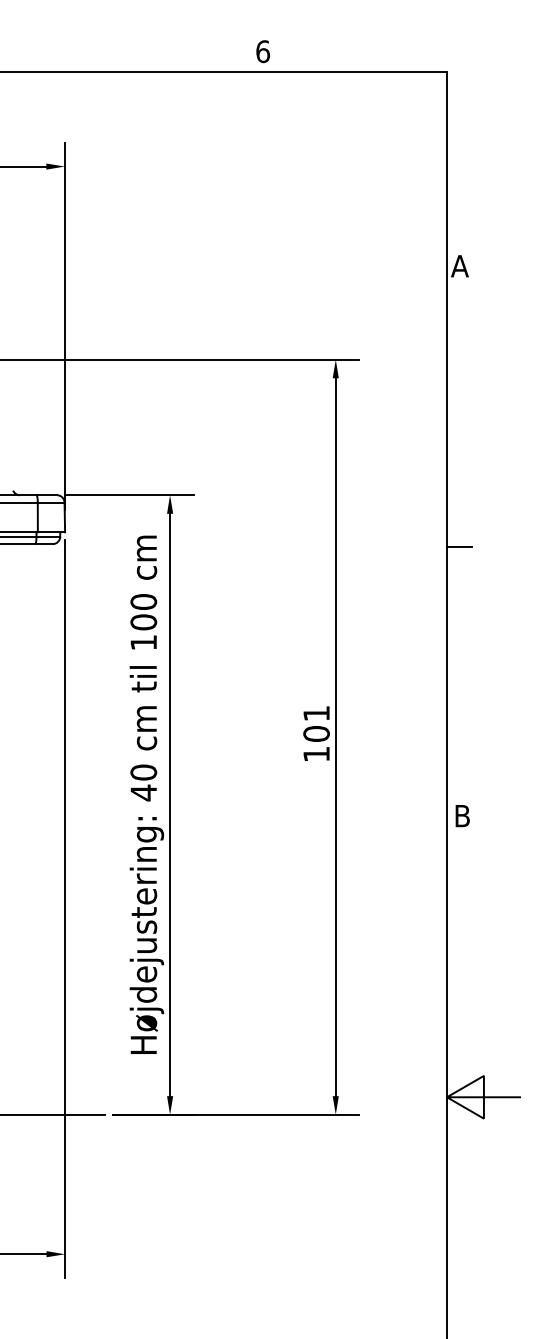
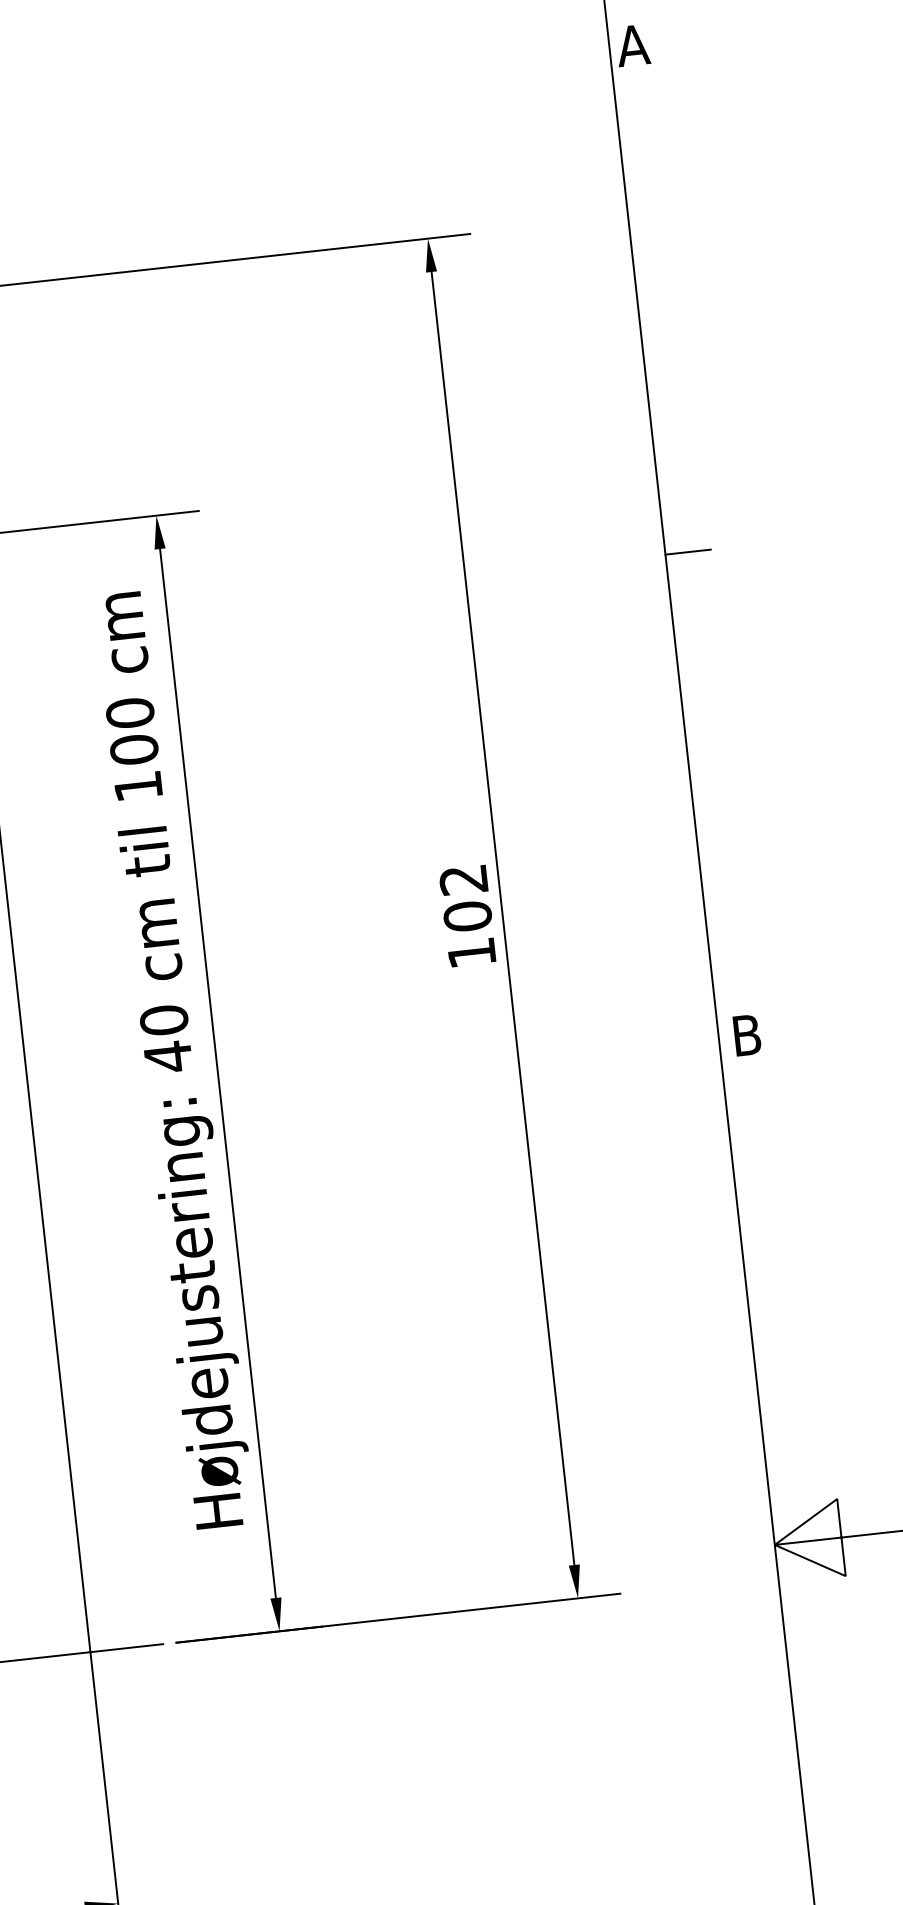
text: (316, 713) -> (463, 879), 101 -> 102

